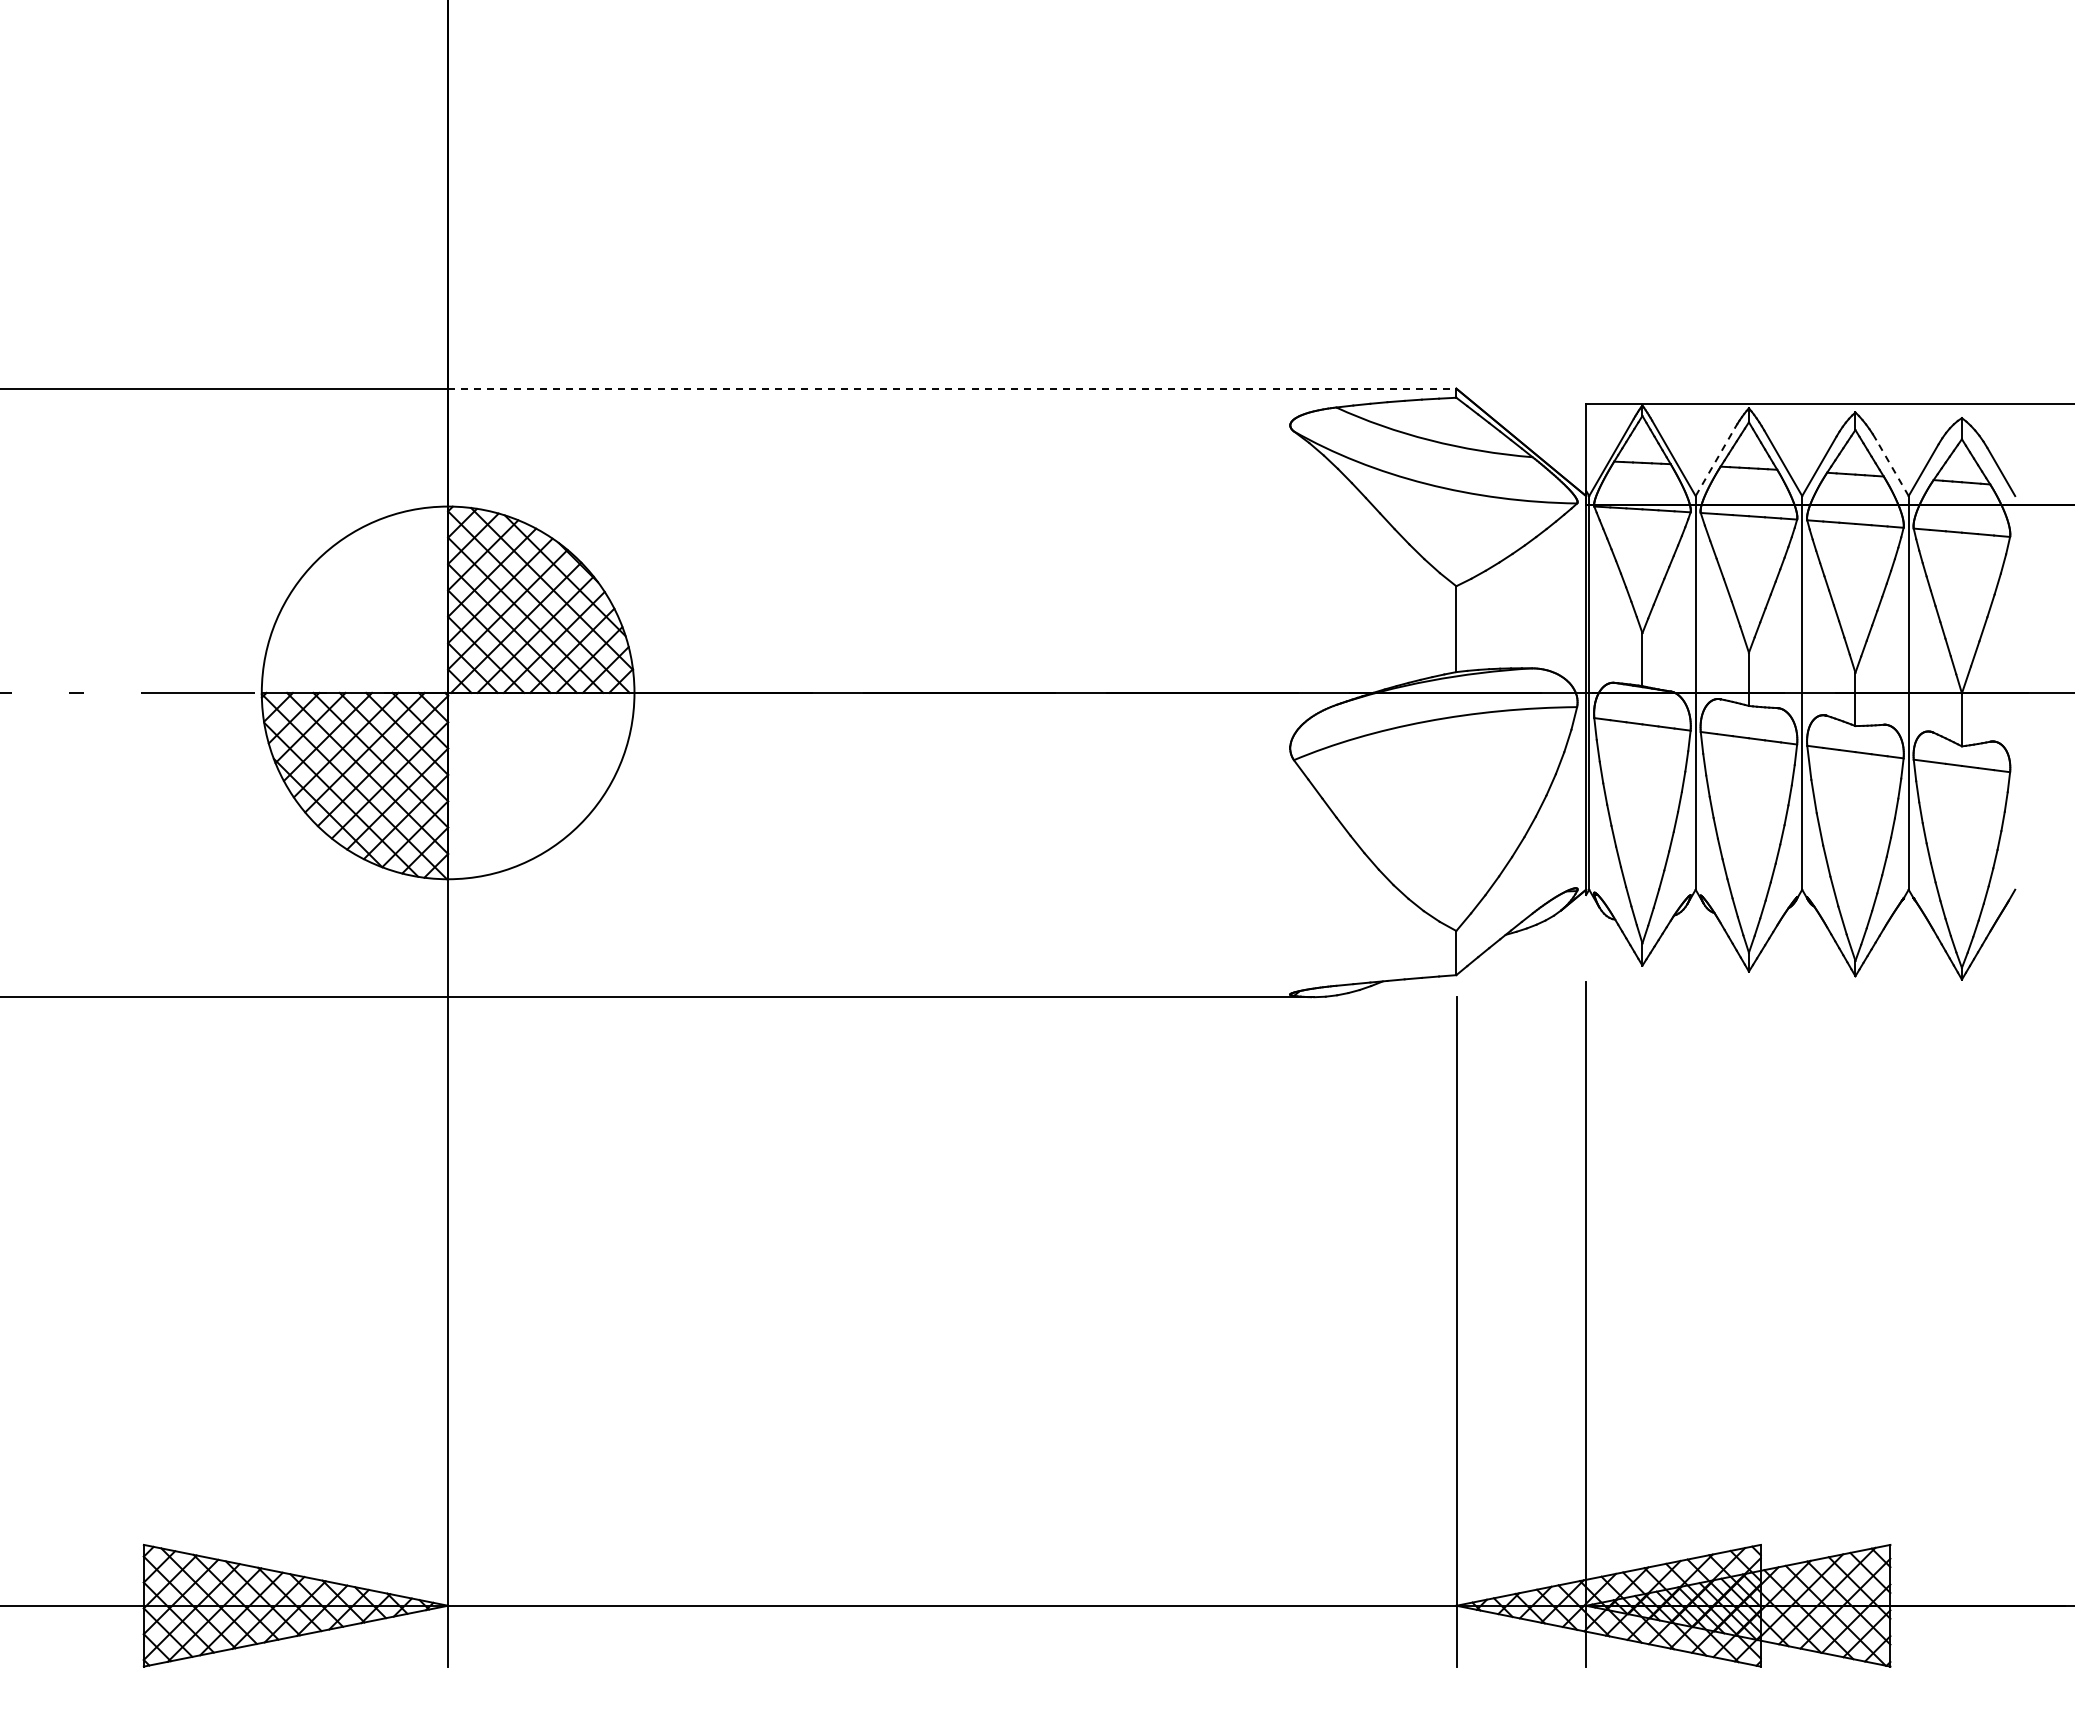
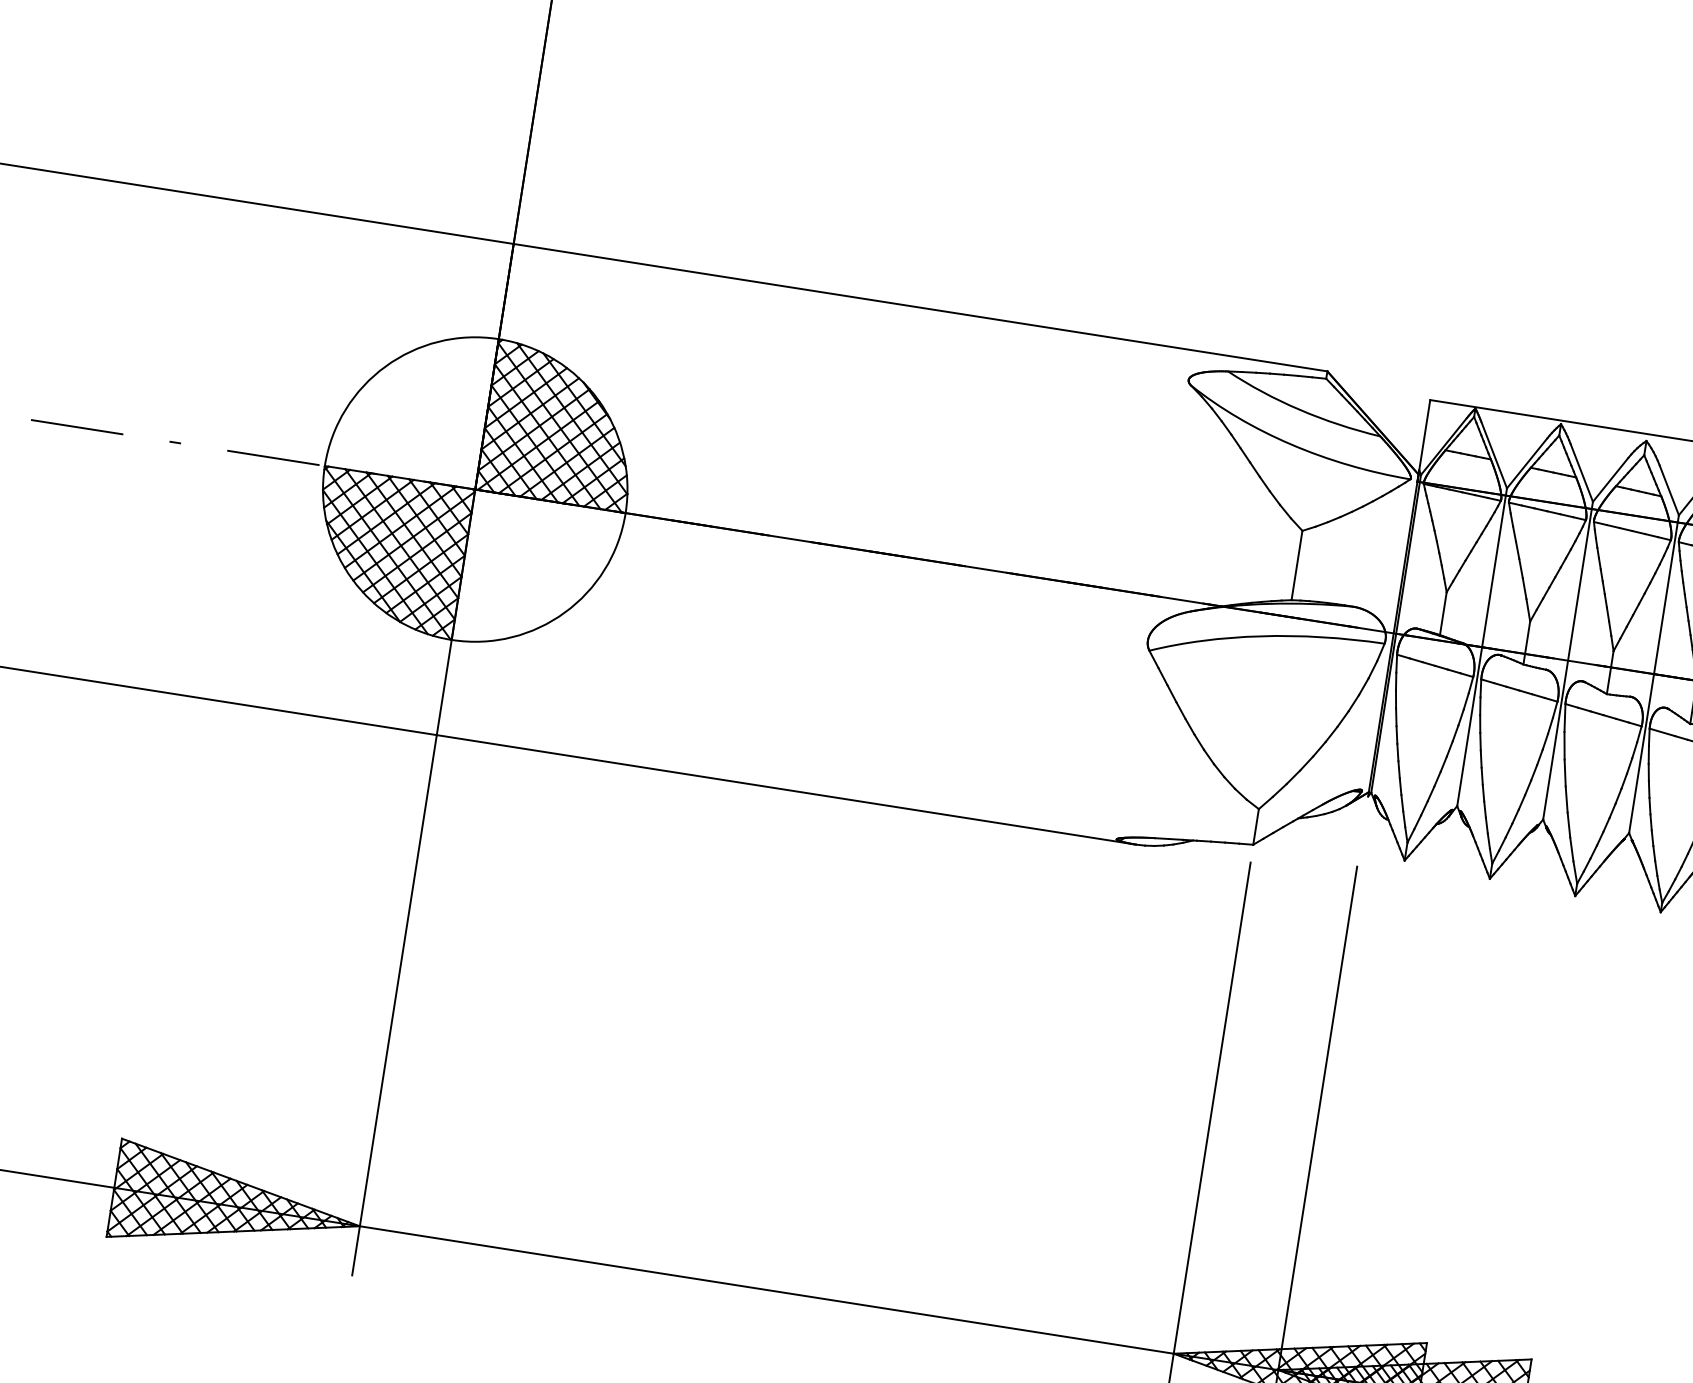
line: (952, 388) -> (920, 307), dashed -> solid
line: (1715, 461) -> (1527, 462), dashed -> solid
line: (1892, 467) -> (1669, 490), dashed -> solid

